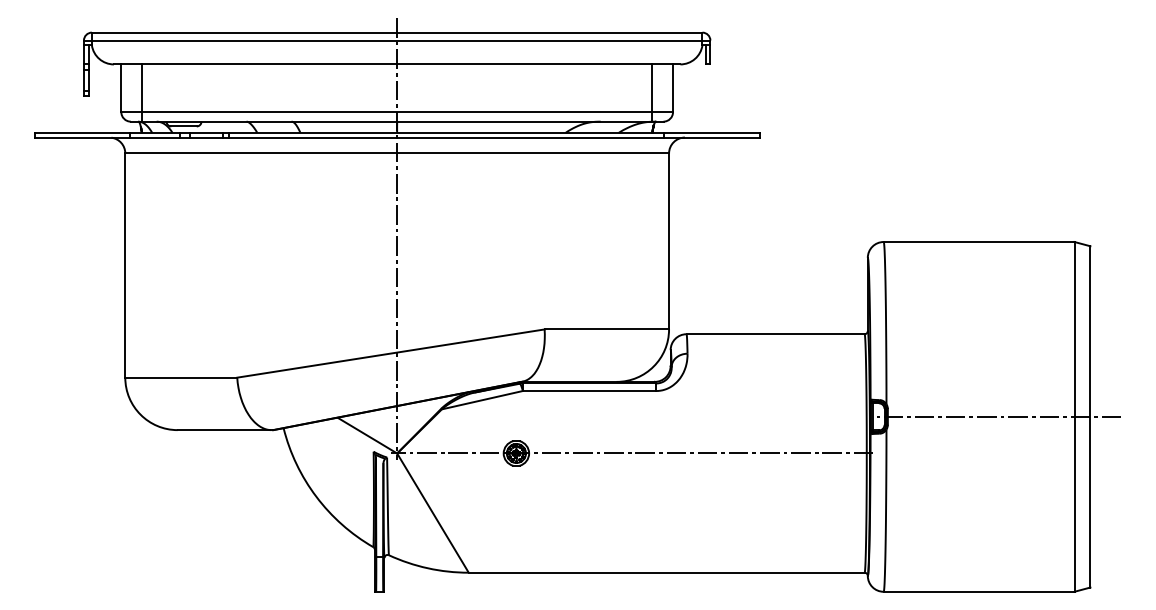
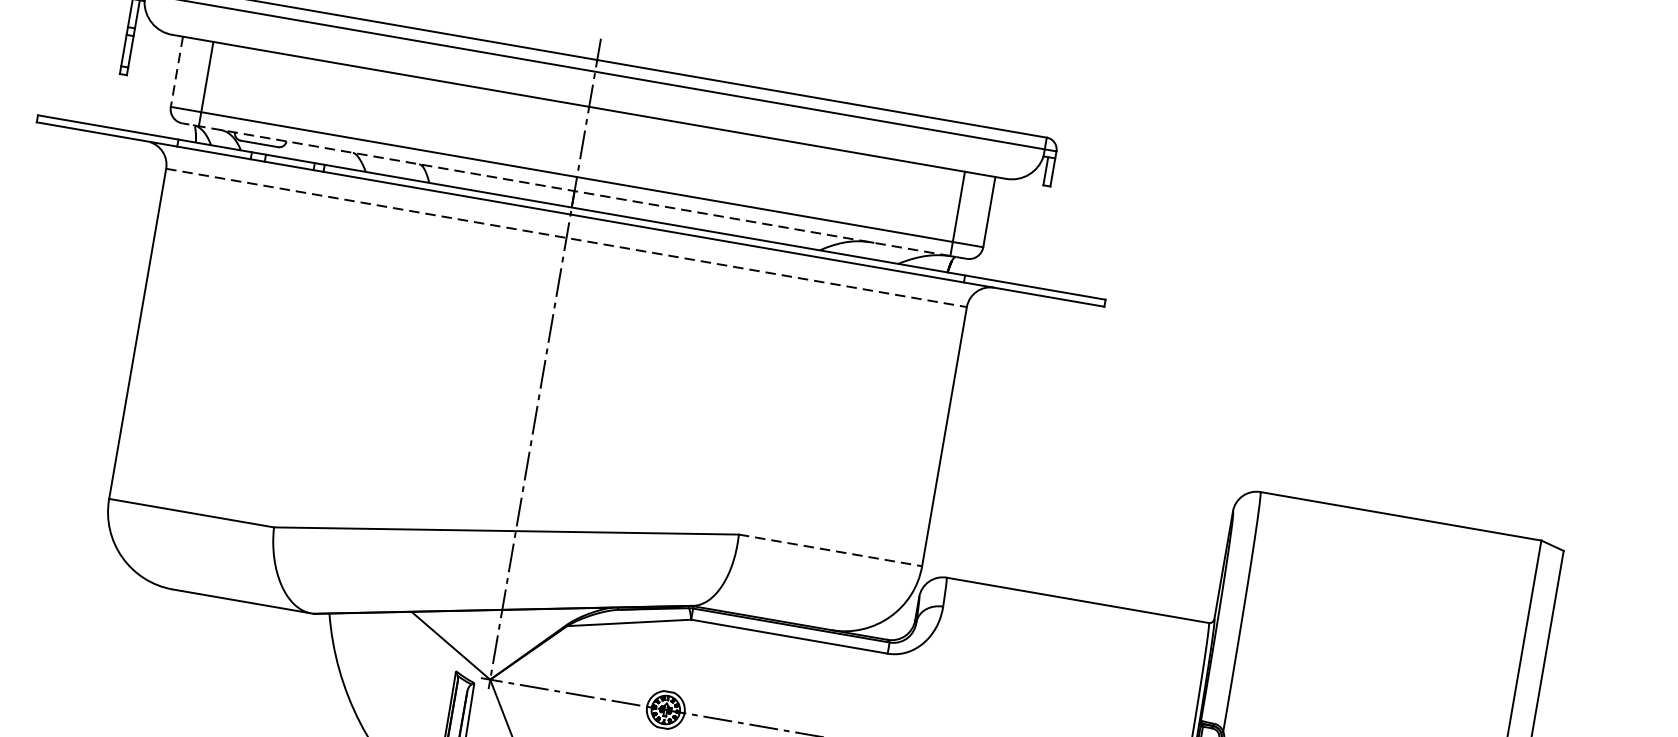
line: (121, 88) -> (177, 72), solid -> dashed
line: (396, 121) -> (573, 190), solid -> dashed
line: (397, 153) -> (567, 238), solid -> dashed
line: (607, 329) -> (831, 550), solid -> dashed

